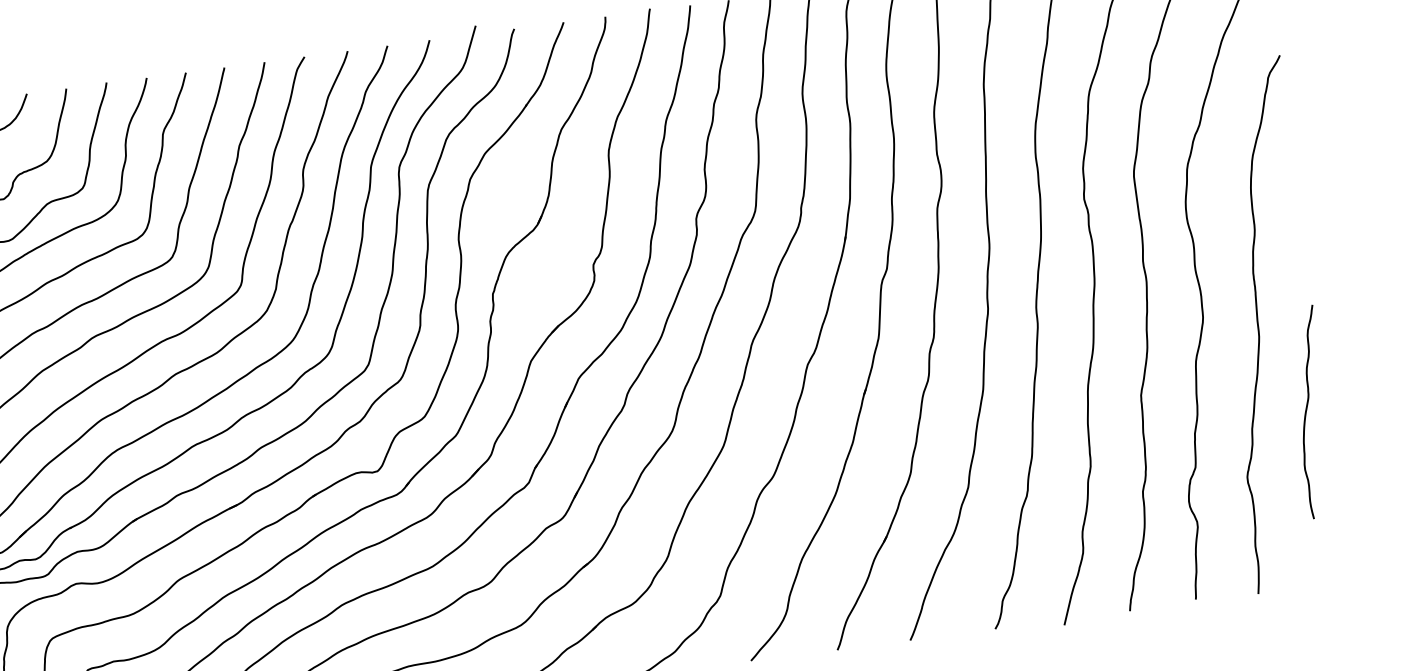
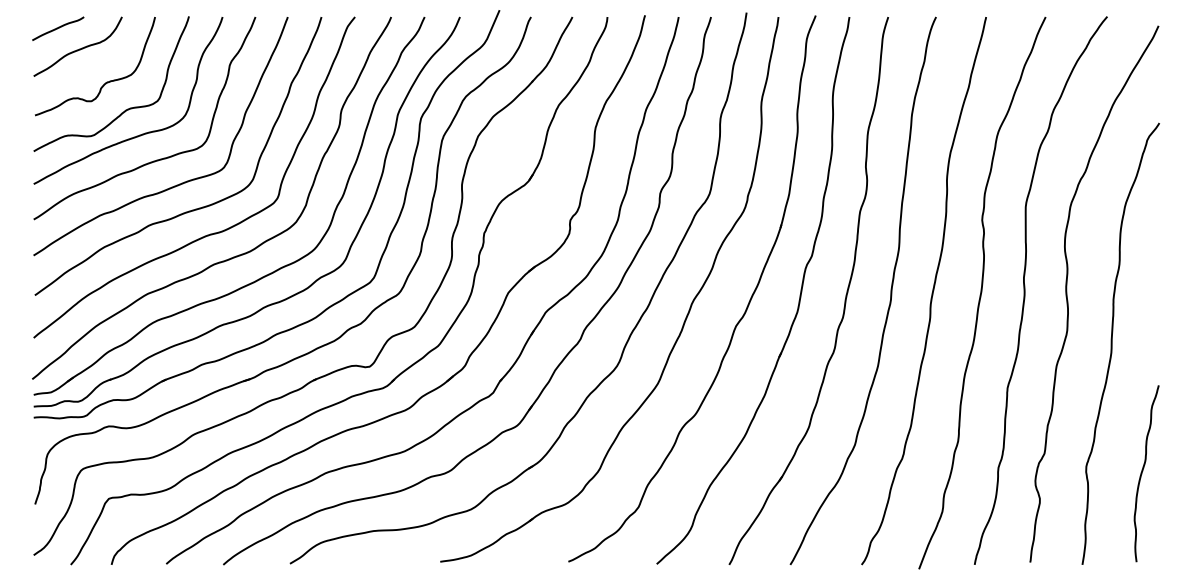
curve: (1307, 409) -> (1143, 471), moved

